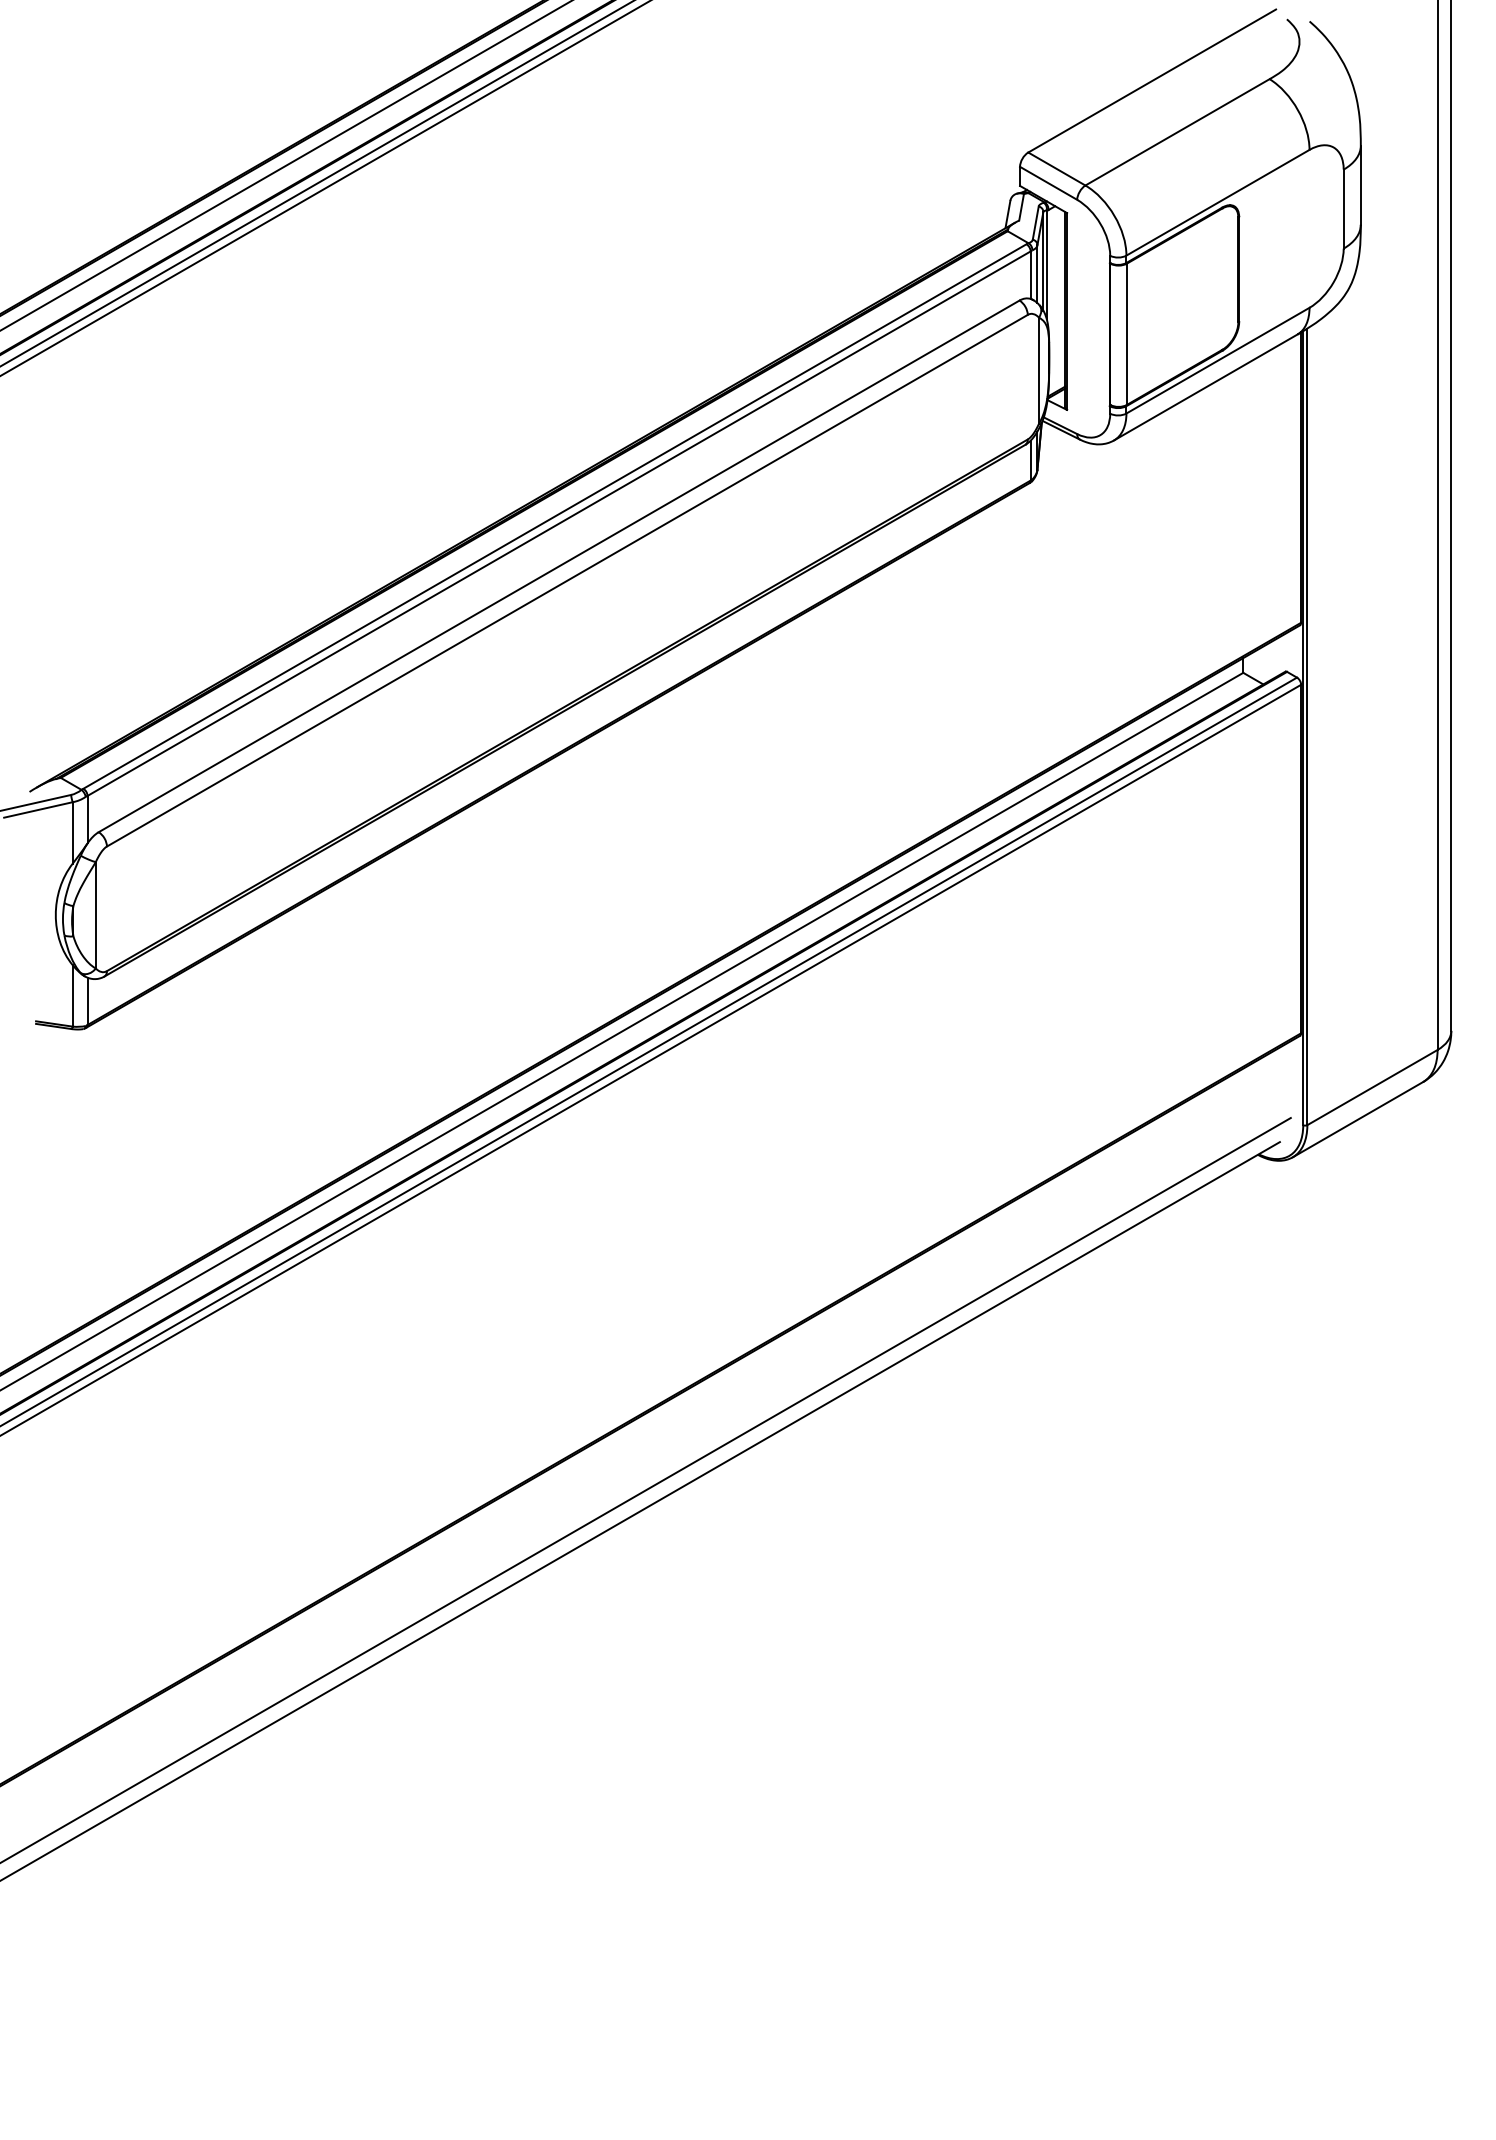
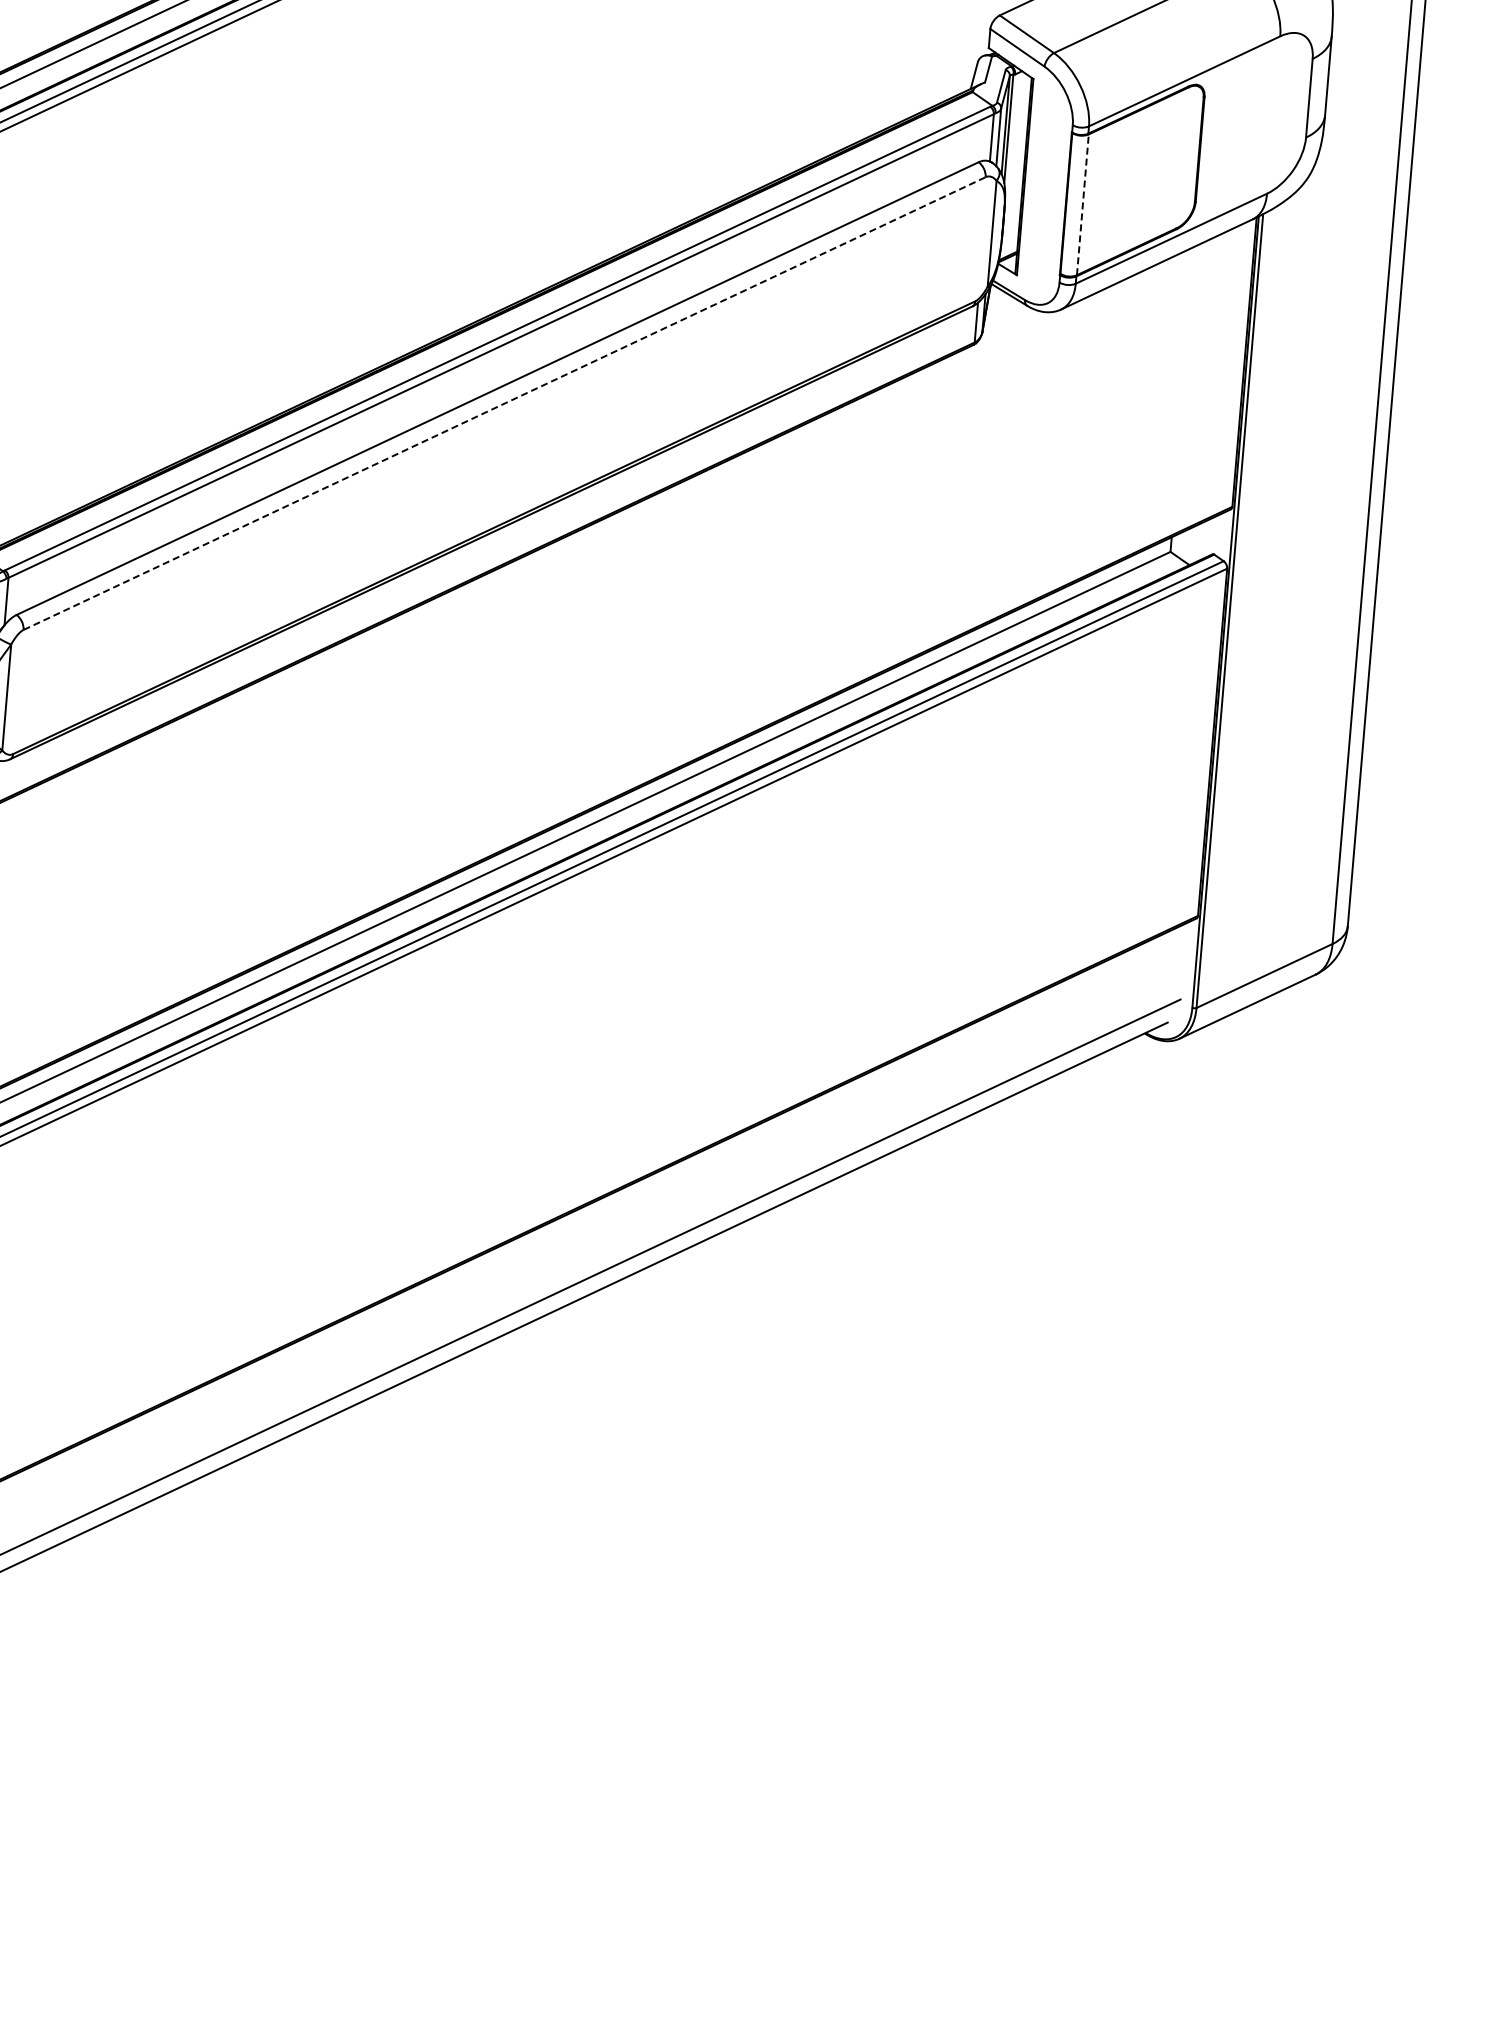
line: (1126, 334) -> (1082, 204), solid -> dashed
line: (567, 580) -> (504, 403), solid -> dashed

